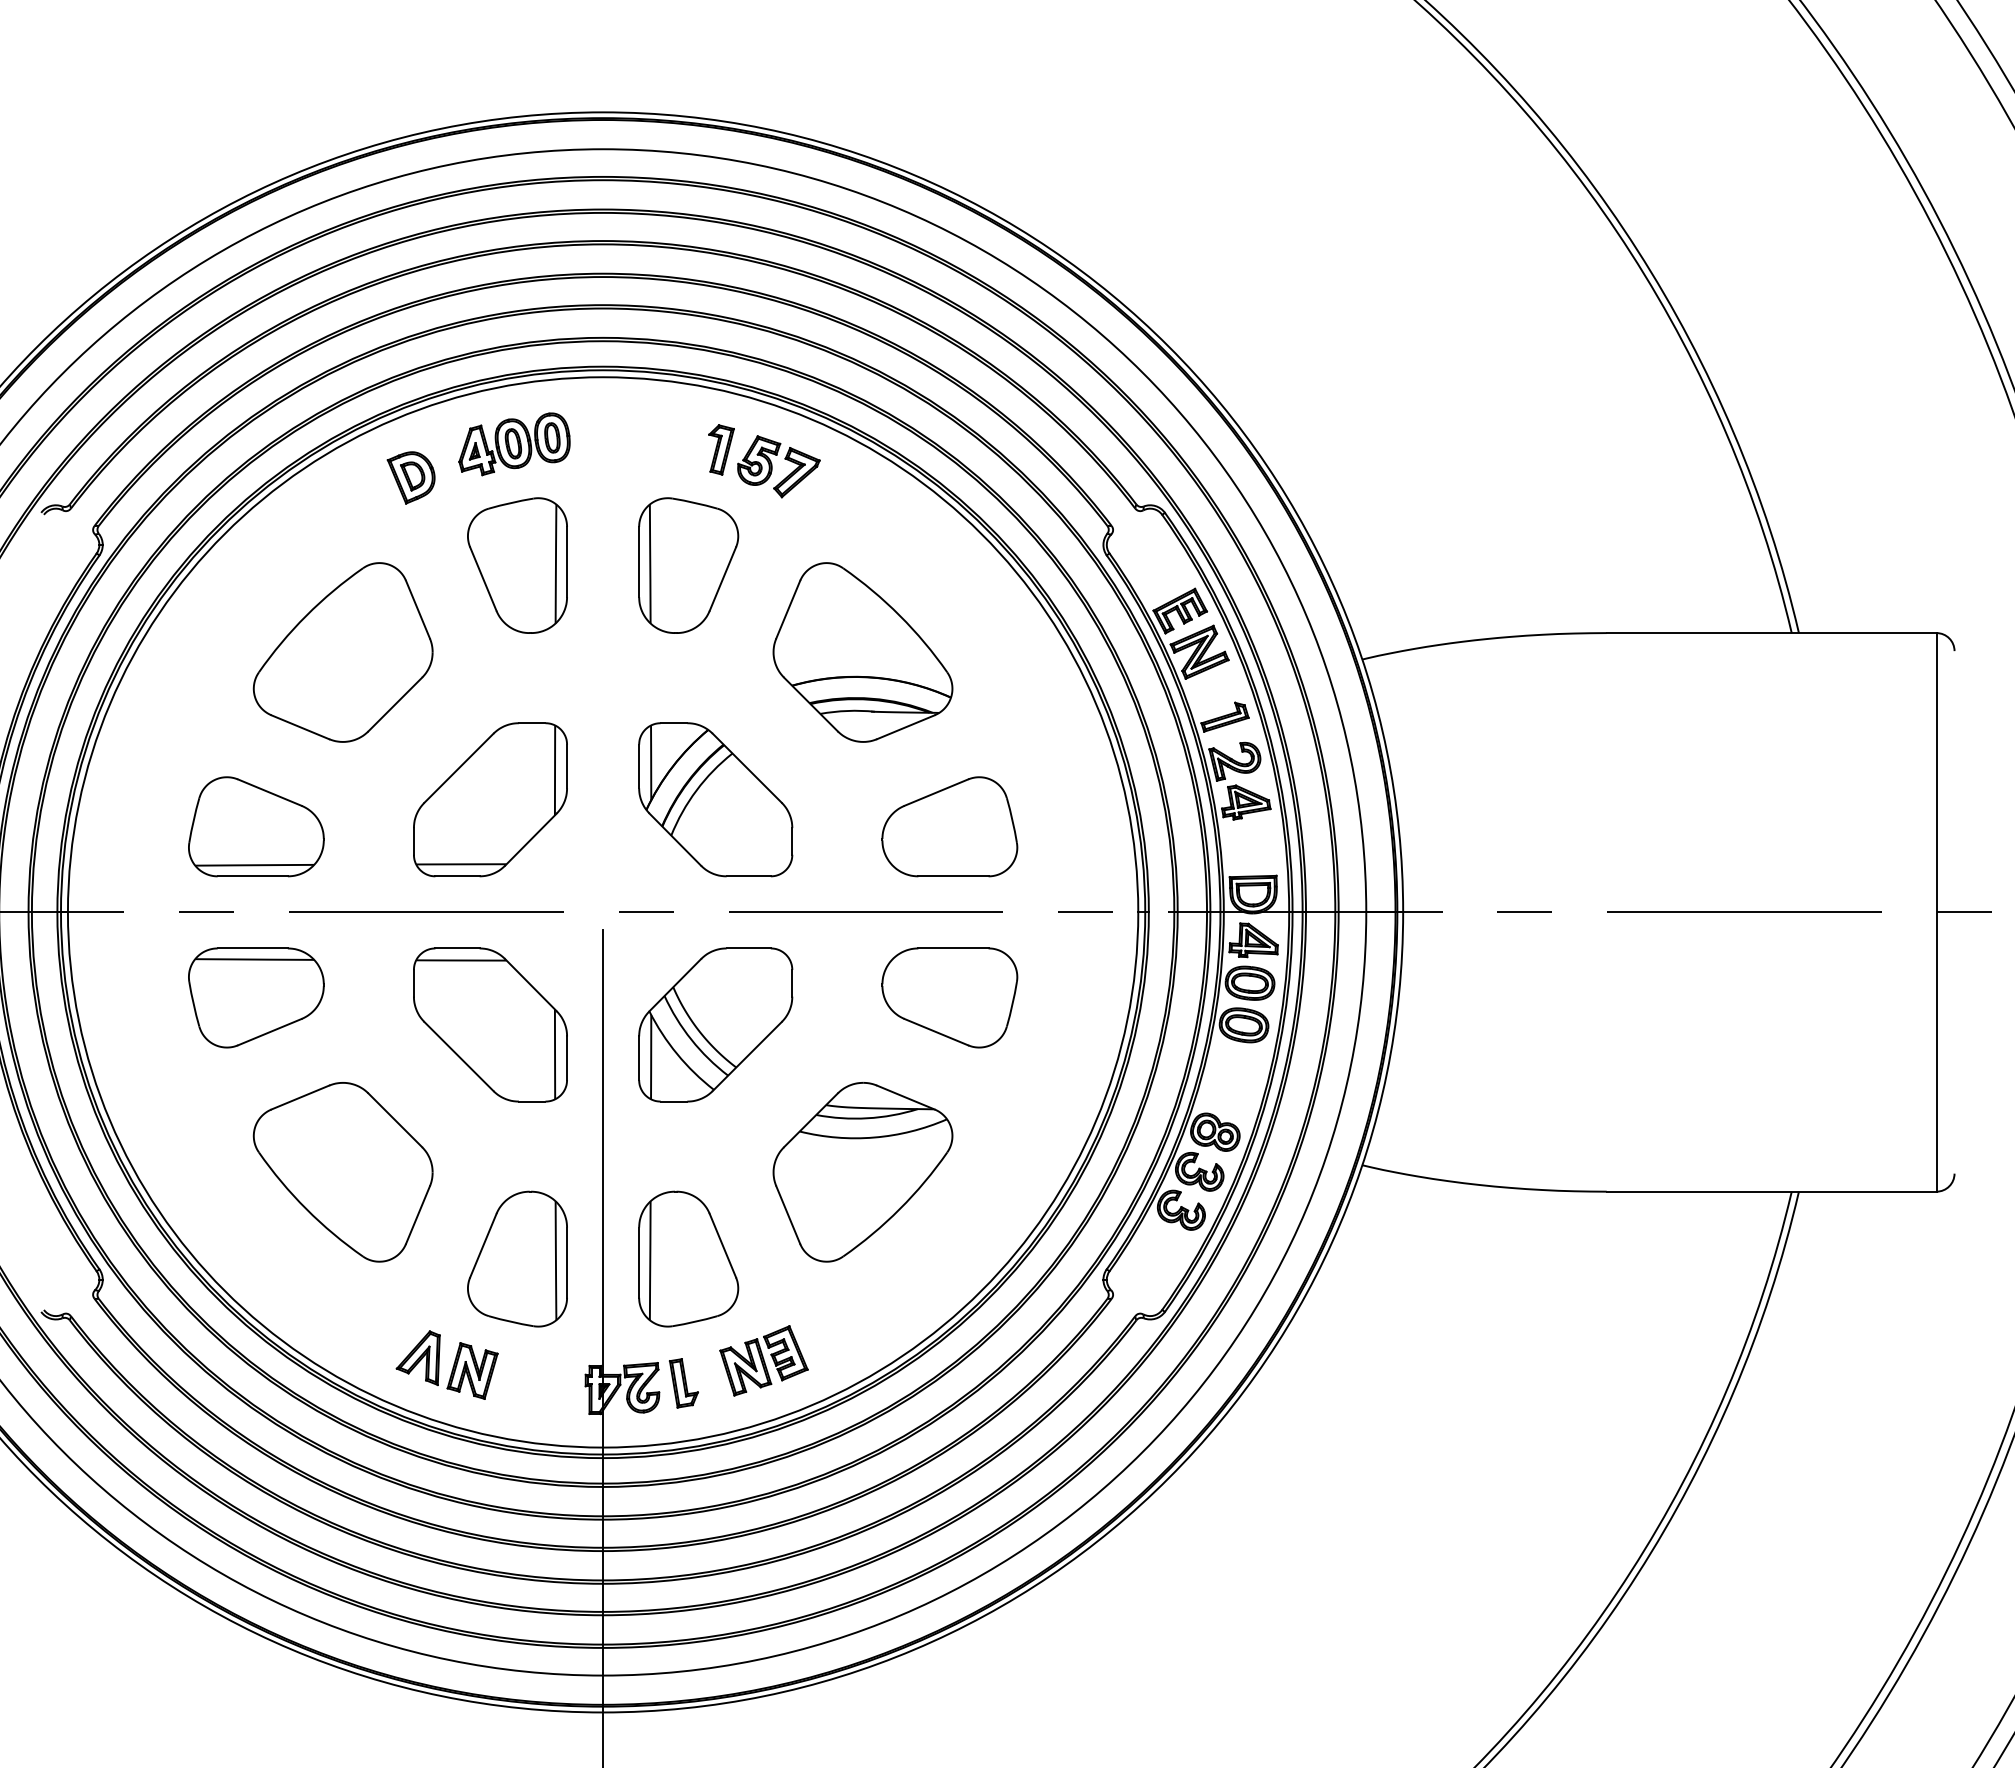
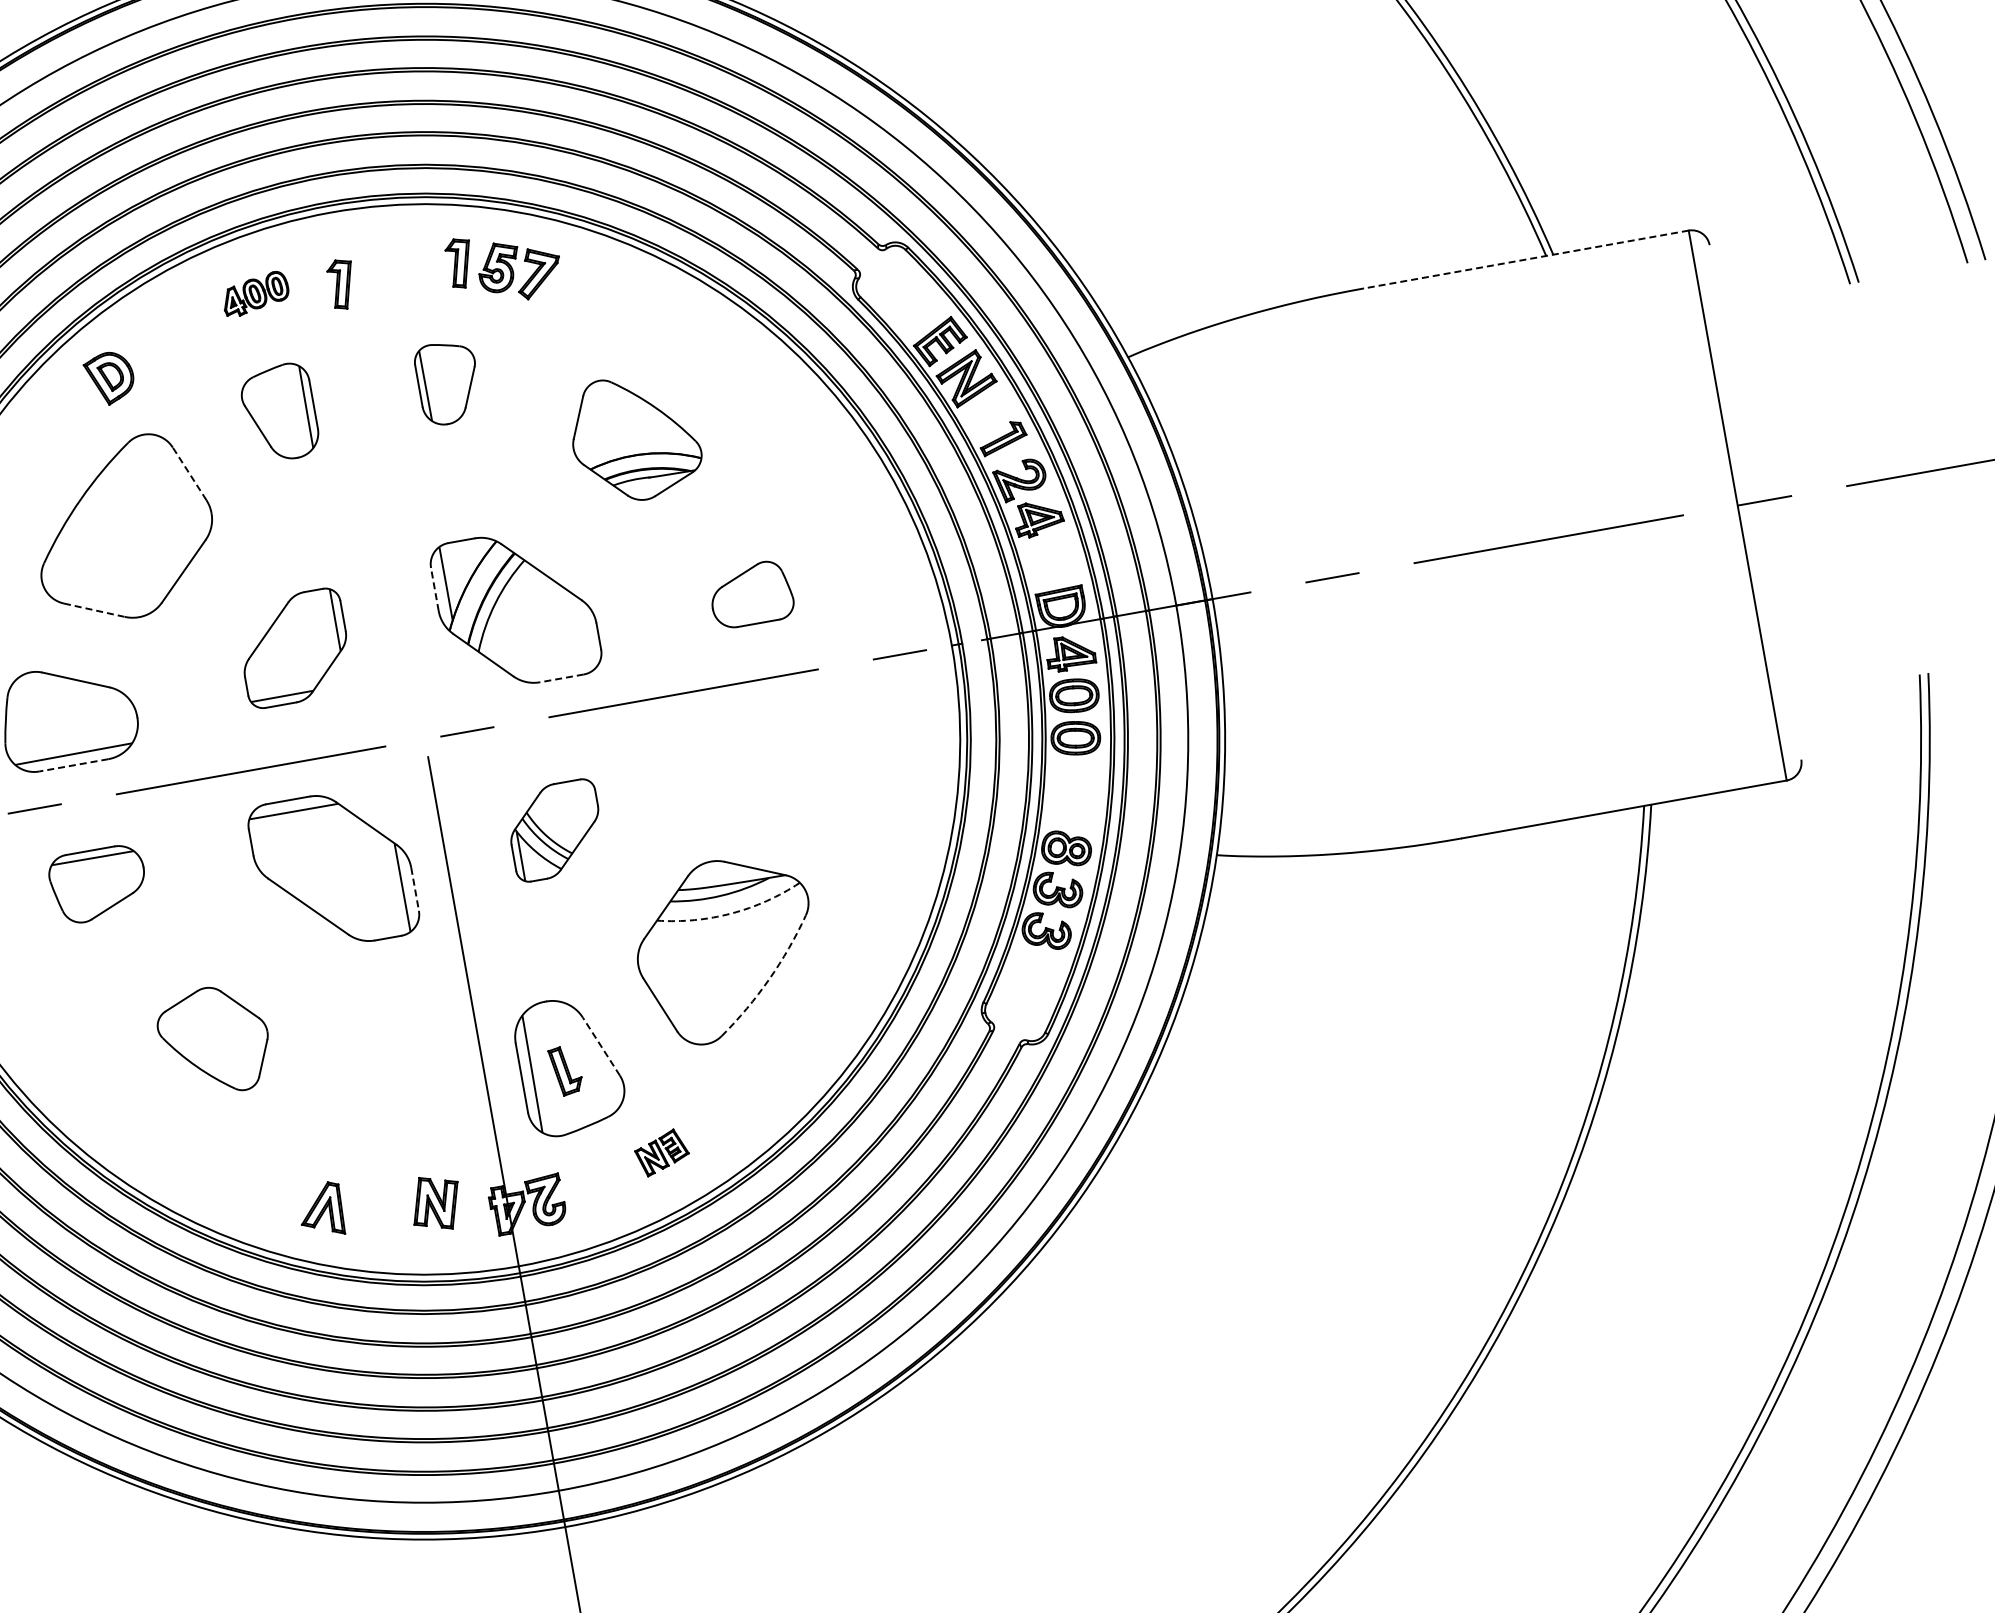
part: (514, 444) -> (255, 294), size x0.6
part: (601, 449) -> (342, 283), added
part: (410, 477) -> (109, 378), moved
part: (517, 565) -> (279, 412), size x0.7
part: (688, 565) -> (448, 382), size x0.6
line: (417, 609) -> (189, 473), solid -> dashed
line: (1771, 633) -> (1526, 259), solid -> dashed
part: (862, 652) -> (634, 438), size x0.7
line: (300, 727) -> (94, 610), solid -> dashed
line: (639, 766) -> (435, 589), solid -> dashed
part: (490, 799) -> (294, 648), size x0.7
part: (949, 826) -> (750, 594), size x0.6
line: (252, 876) -> (73, 765), solid -> dashed
line: (748, 876) -> (561, 678), solid -> dashed
part: (256, 997) -> (98, 883), size x0.7
part: (949, 997) -> (780, 762), removed
part: (715, 1024) -> (555, 830), size x0.6
line: (567, 1058) -> (415, 889), solid -> dashed
arc: (874, 1137) -> (731, 913), solid -> dashed
part: (342, 1172) -> (214, 1041), size x0.6
arc: (899, 1209) -> (768, 979), solid -> dashed
line: (722, 1245) -> (600, 1046), solid -> dashed
part: (517, 1258) -> (401, 1095), removed
part: (763, 1360) -> (661, 1152), size x0.6
part: (472, 1370) -> (435, 1202), moved
part: (683, 1383) -> (565, 1070), moved

